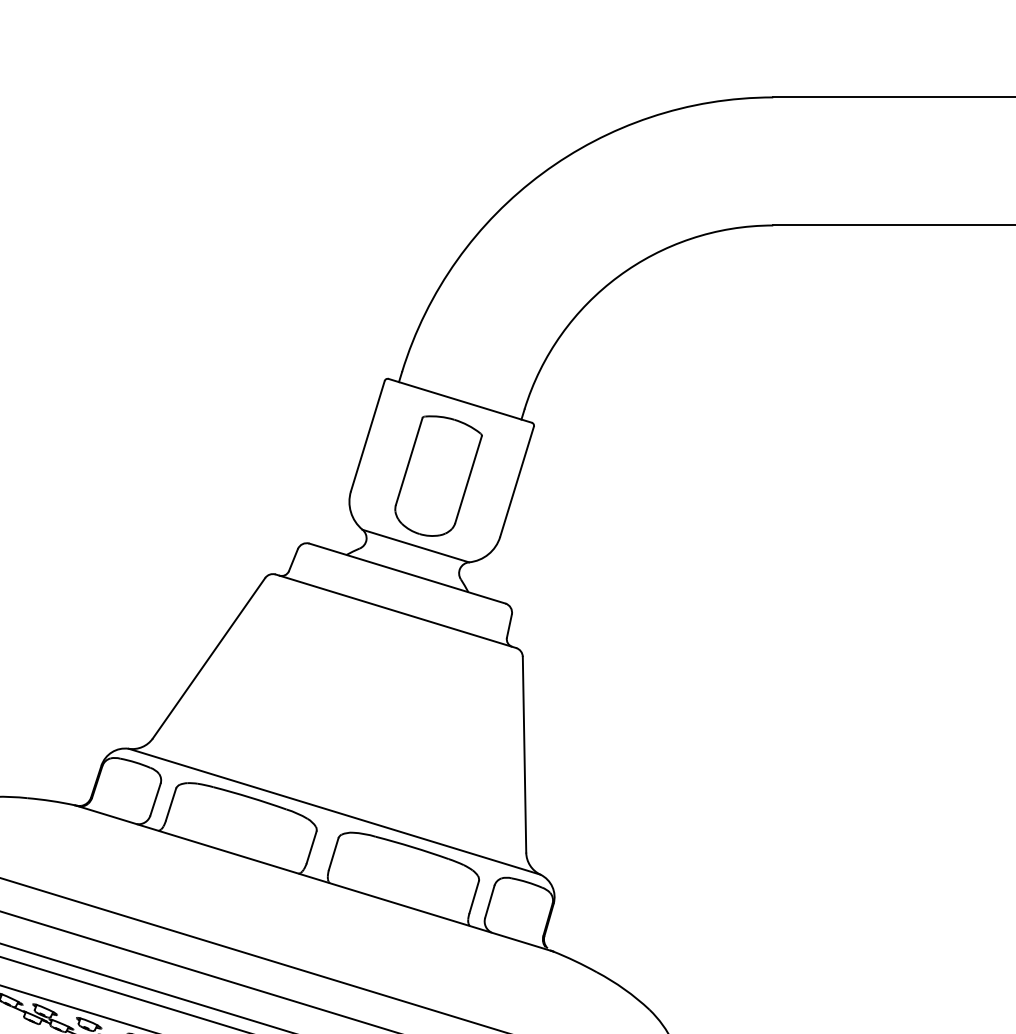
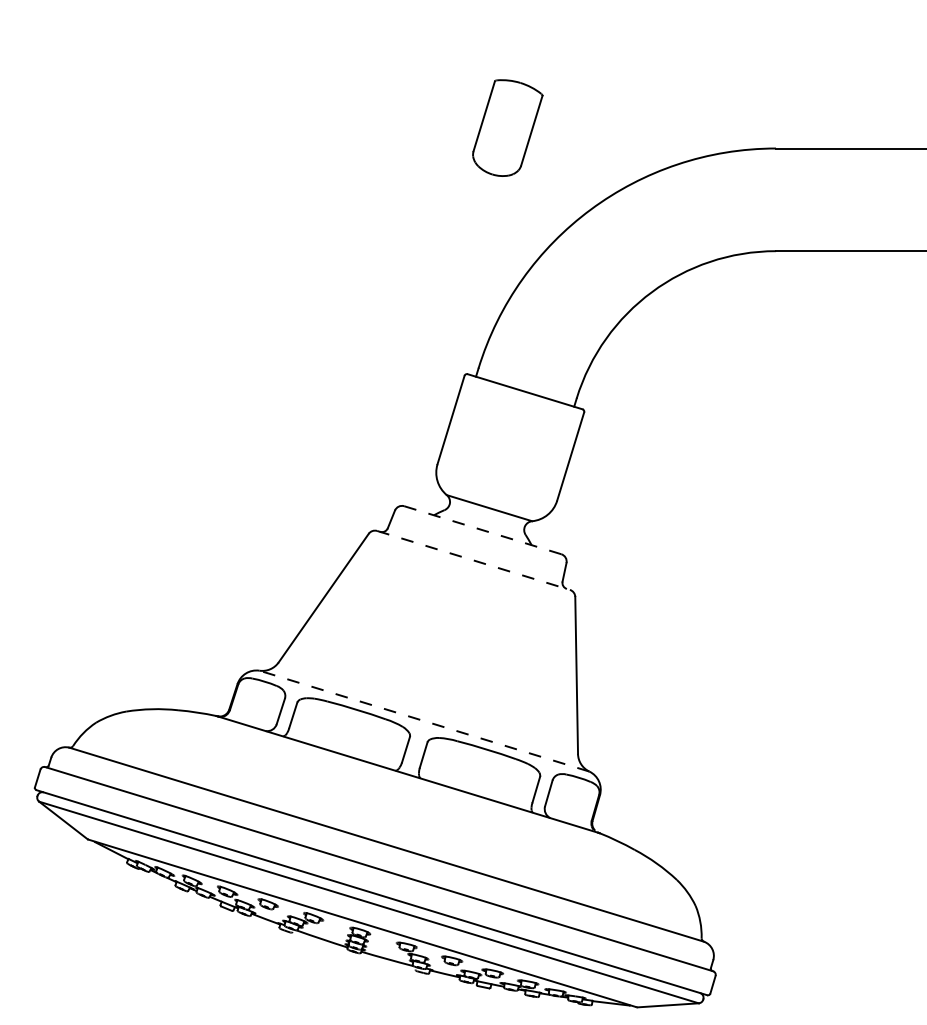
part: (438, 475) -> (507, 127), moved
line: (408, 573) -> (483, 530), solid -> dashed
line: (395, 611) -> (473, 560), solid -> dashed
line: (334, 812) -> (424, 721), solid -> dashed

